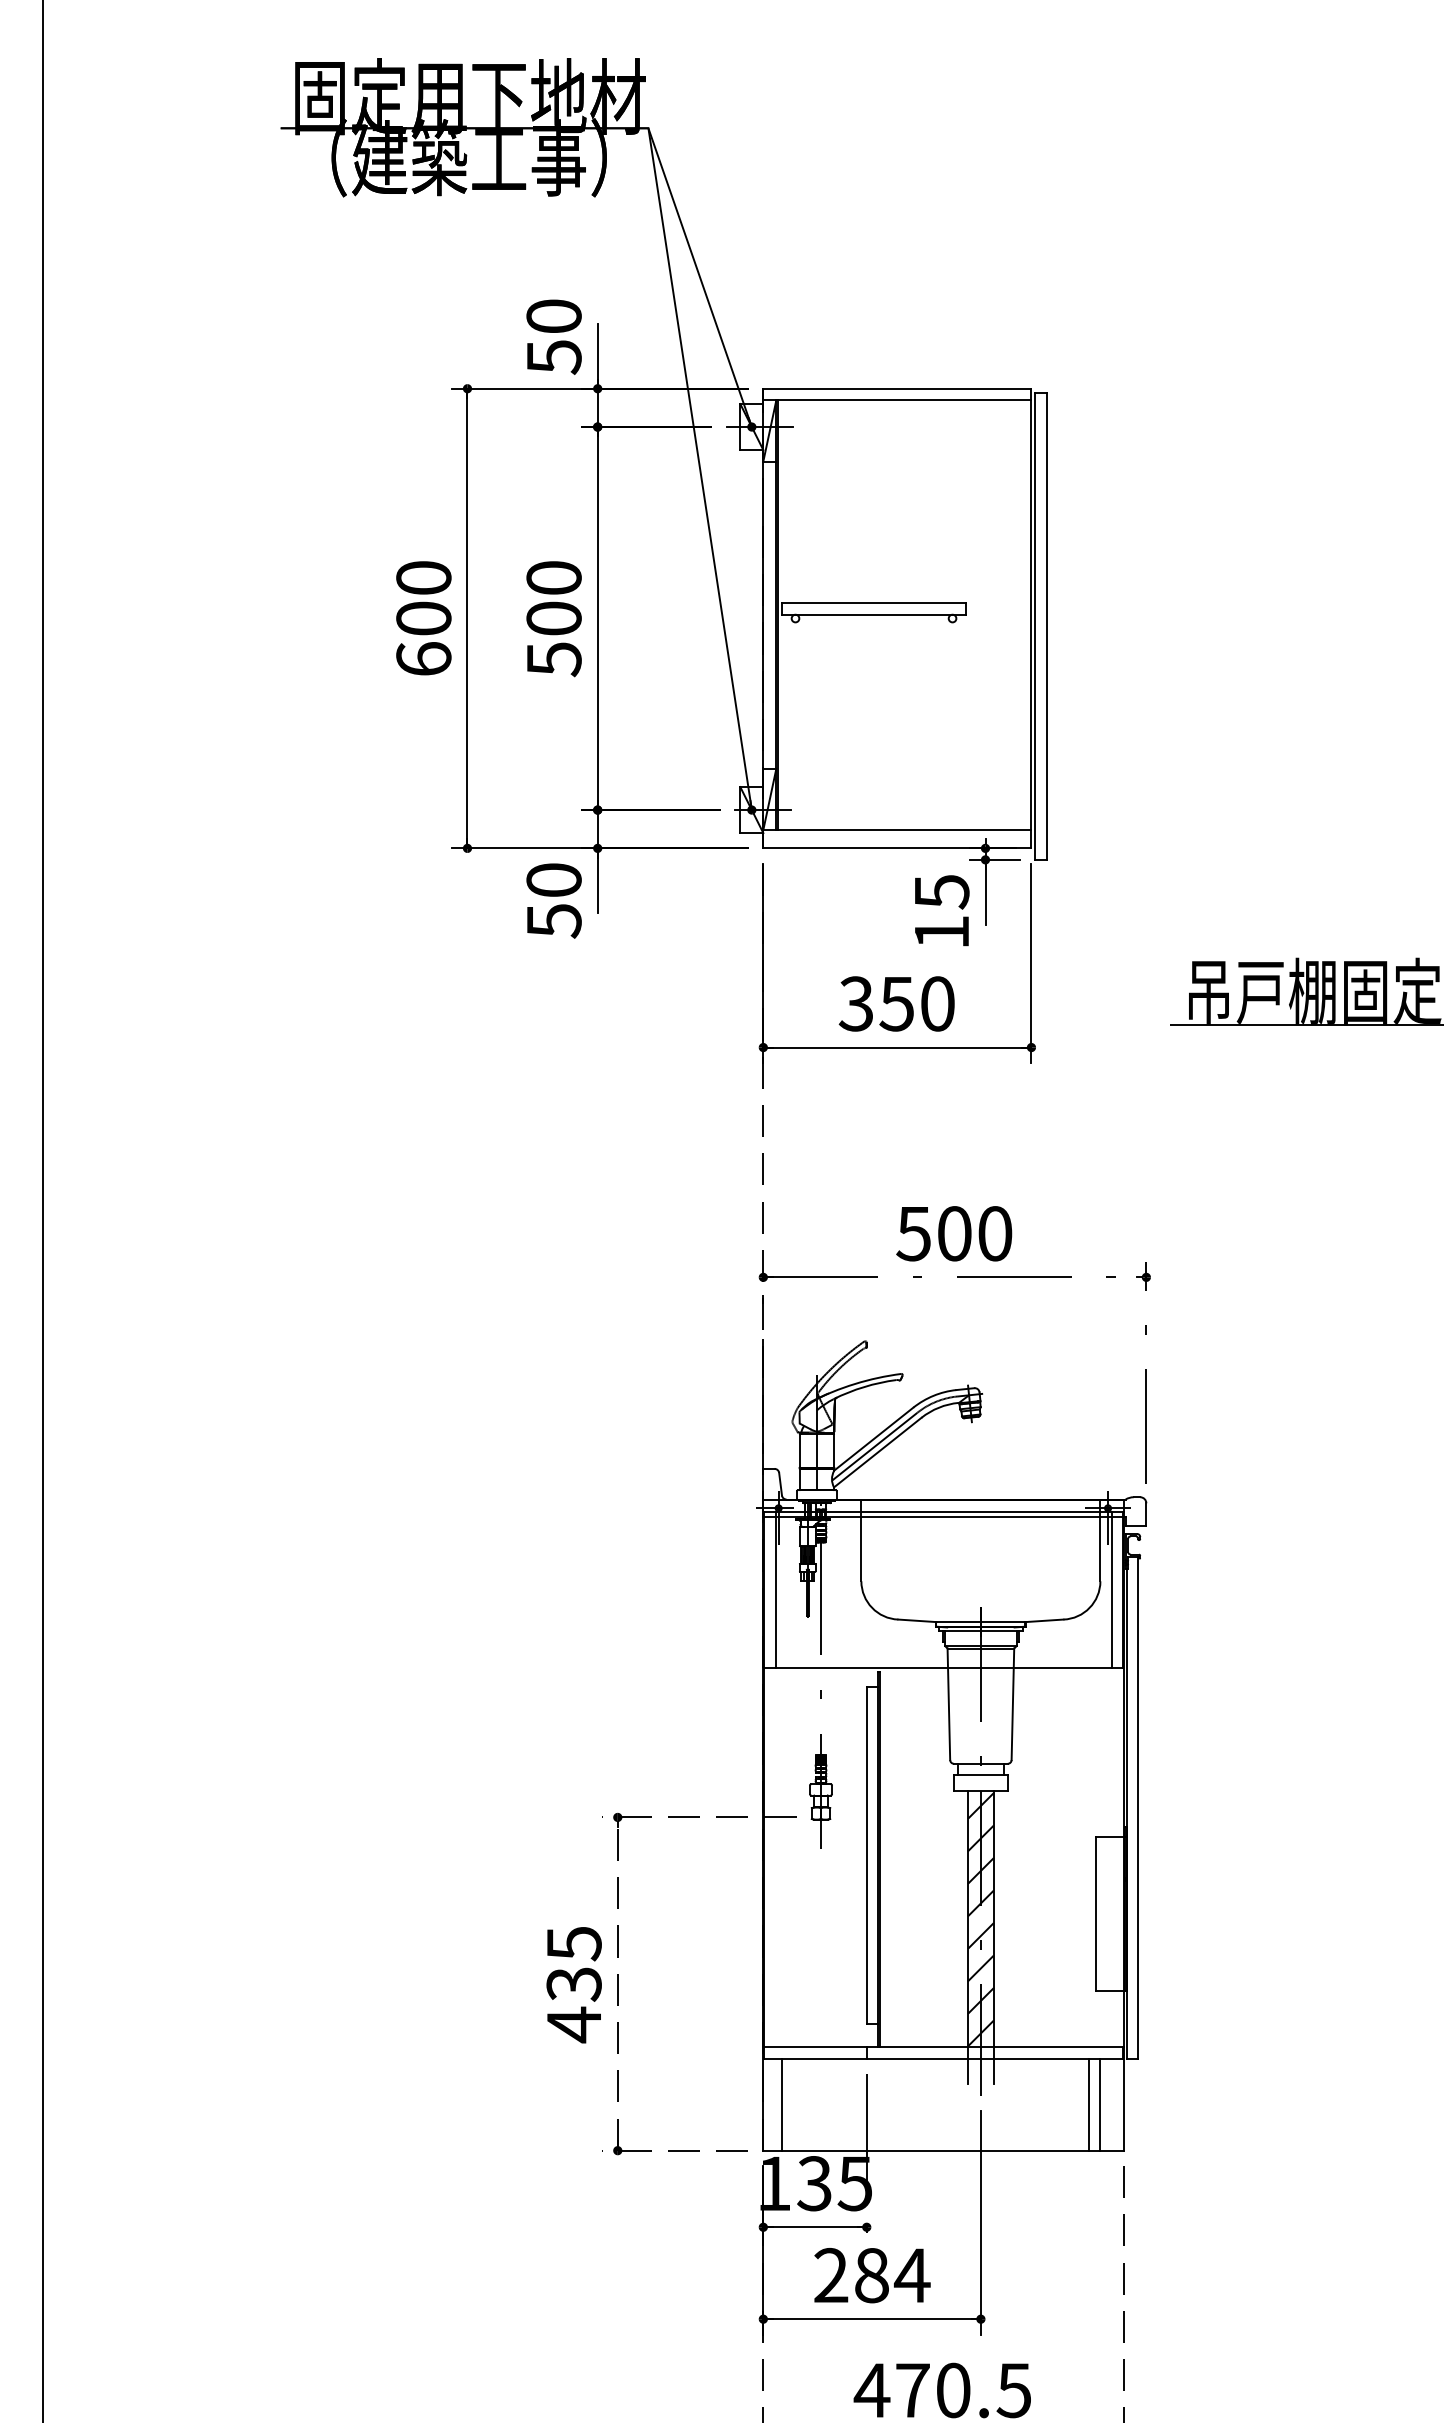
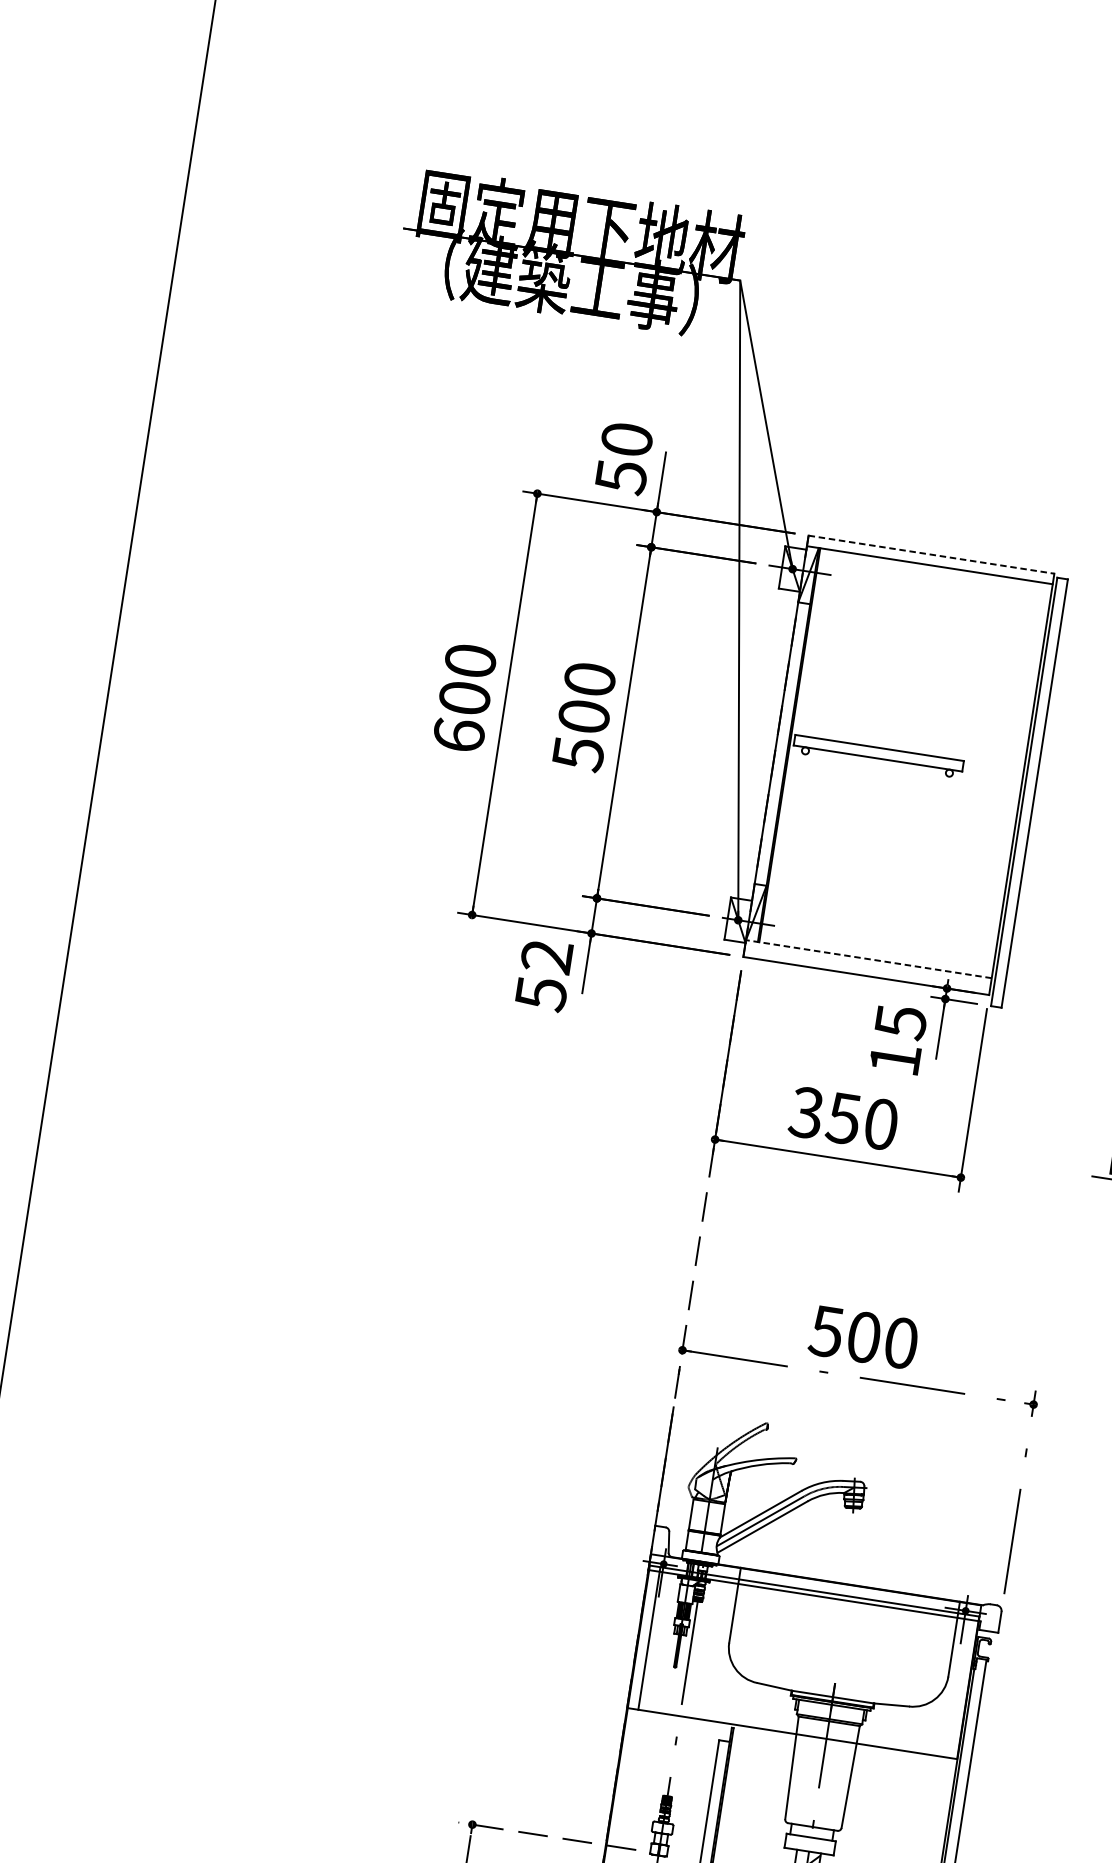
line: (897, 388) -> (931, 554), solid -> dashed
line: (896, 830) -> (867, 959), solid -> dashed
text: (553, 880) -> (546, 956), 50 -> 52
line: (1111, 1589) -> (957, 1685), removed

